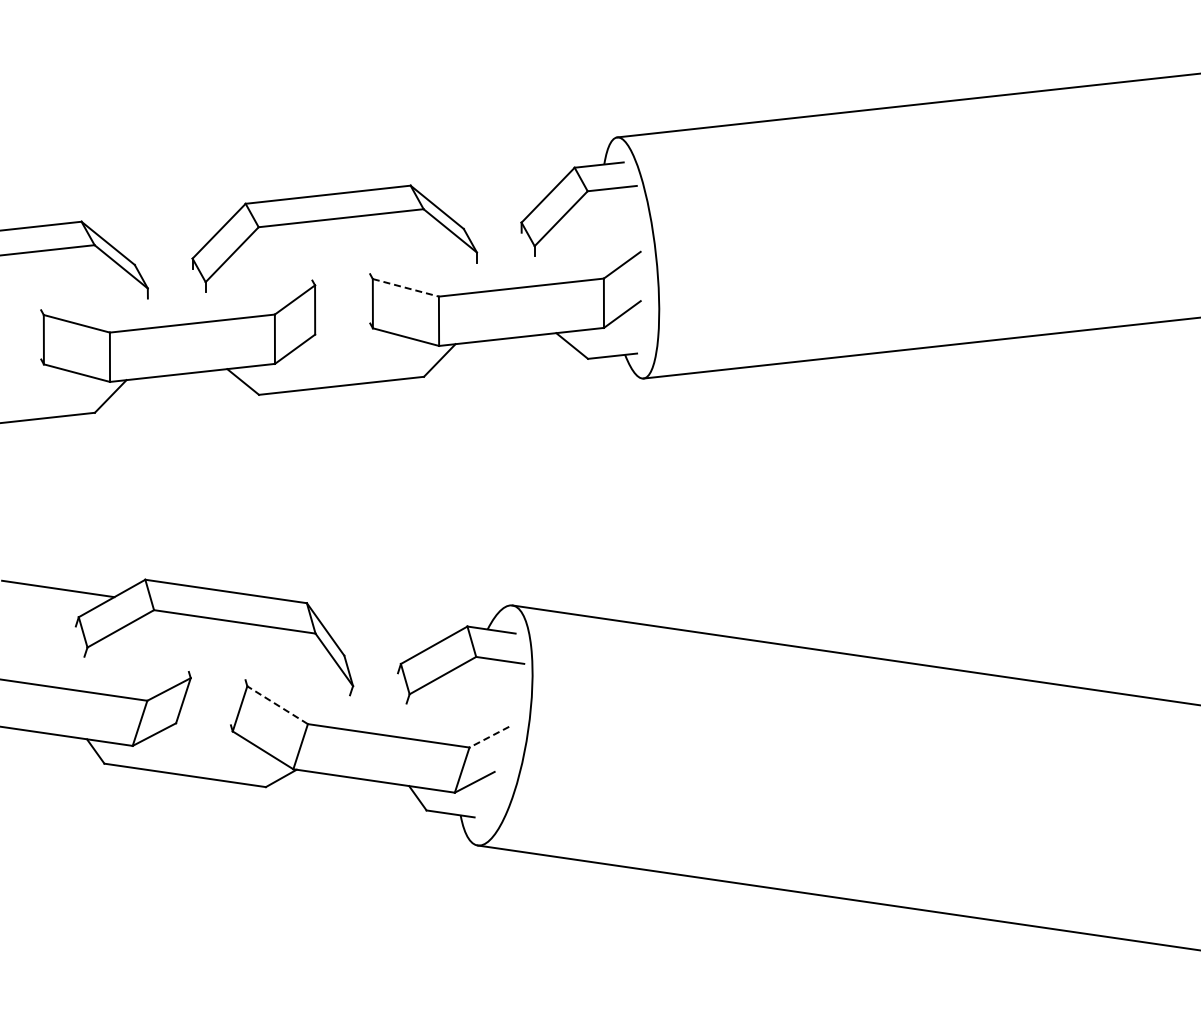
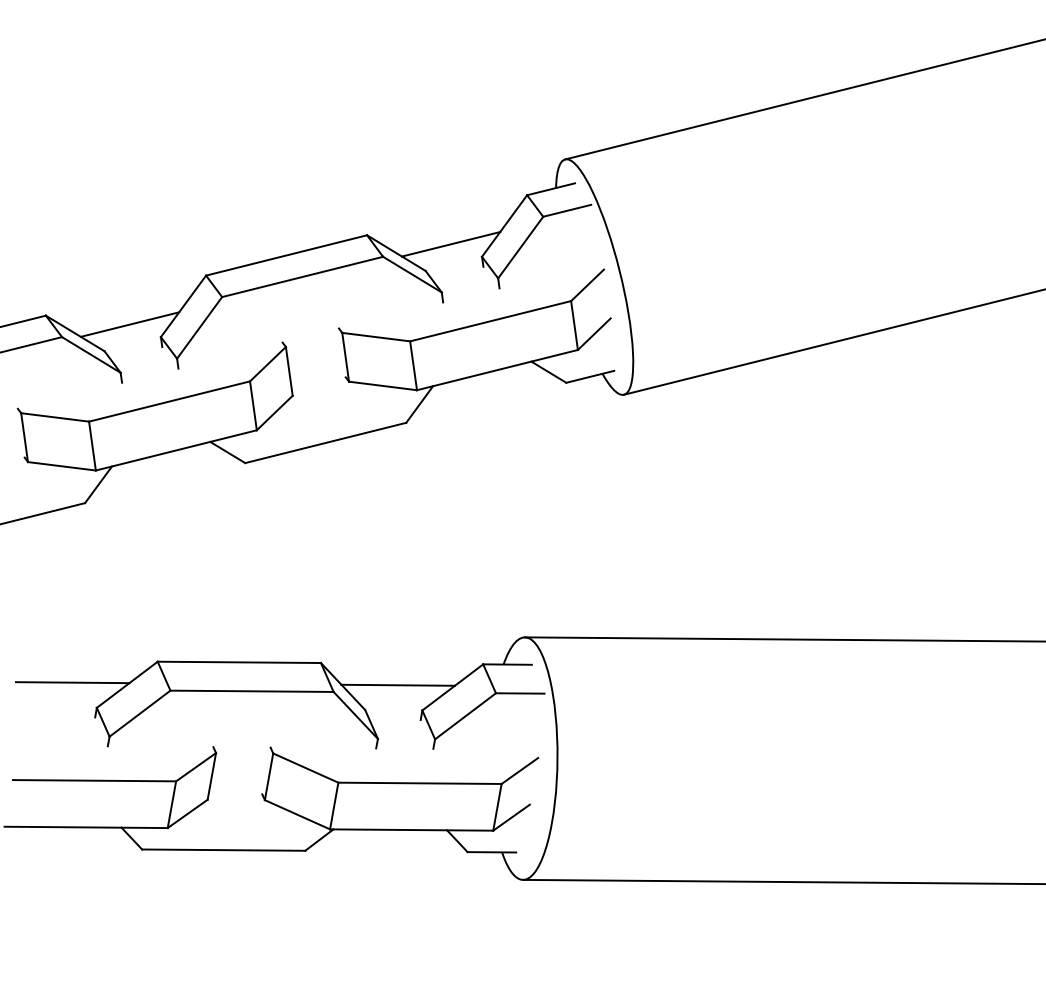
line: (492, 205) -> (450, 243), added
line: (163, 241) -> (129, 324), added
line: (406, 287) -> (376, 336), dashed -> solid
line: (380, 635) -> (398, 685), added
line: (277, 705) -> (305, 768), dashed -> solid
line: (488, 737) -> (519, 771), dashed -> solid

